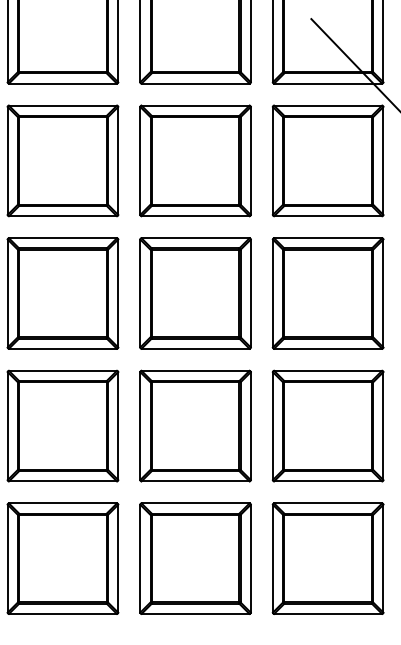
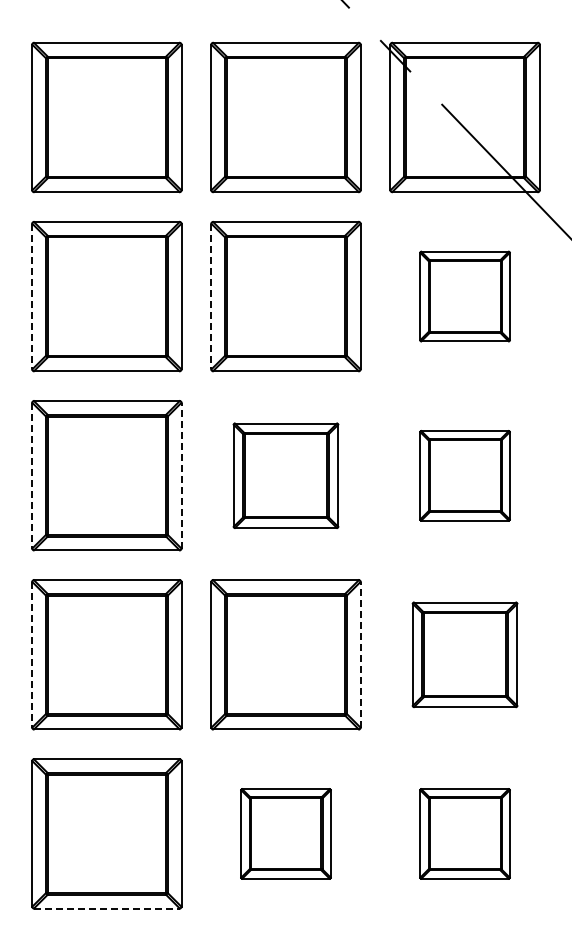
line: (7, 160) -> (32, 296), solid -> dashed
line: (140, 160) -> (211, 296), solid -> dashed
part: (327, 160) -> (464, 296), size x0.6
line: (7, 293) -> (32, 475), solid -> dashed
line: (118, 293) -> (181, 475), solid -> dashed
part: (195, 293) -> (285, 475), size x0.7
part: (327, 293) -> (464, 475), size x0.6
line: (7, 425) -> (32, 654), solid -> dashed
line: (250, 425) -> (360, 654), solid -> dashed
part: (327, 425) -> (464, 654), size x0.7
part: (195, 558) -> (285, 833), size x0.6
part: (327, 558) -> (464, 833), size x0.6
line: (62, 613) -> (106, 908), solid -> dashed

